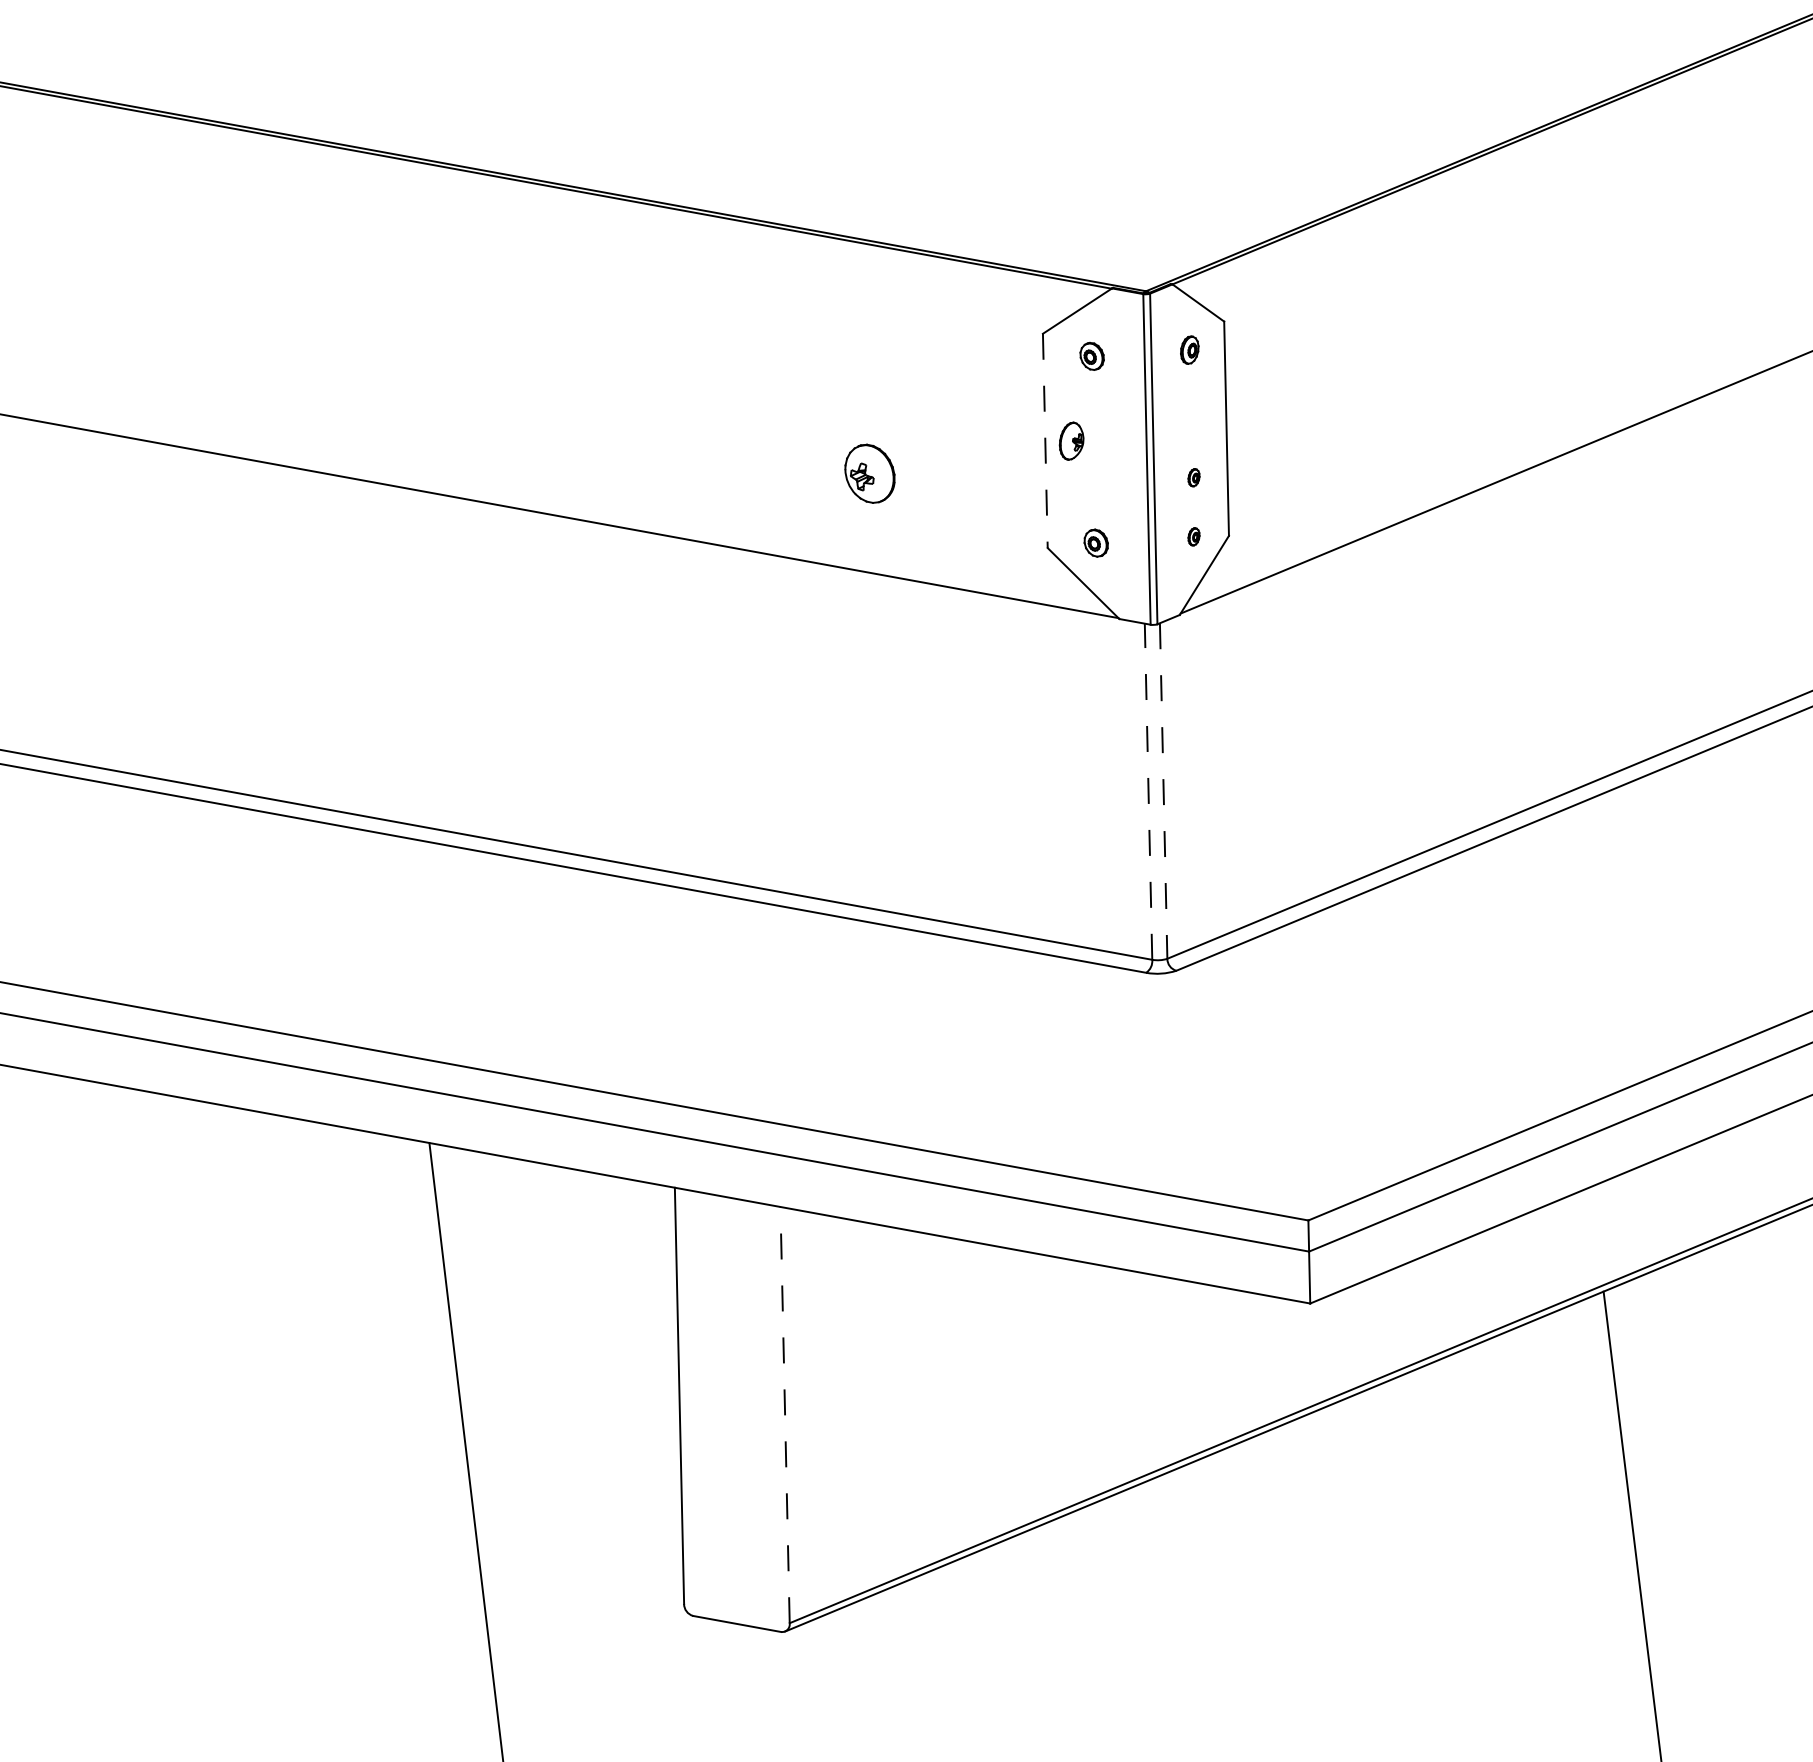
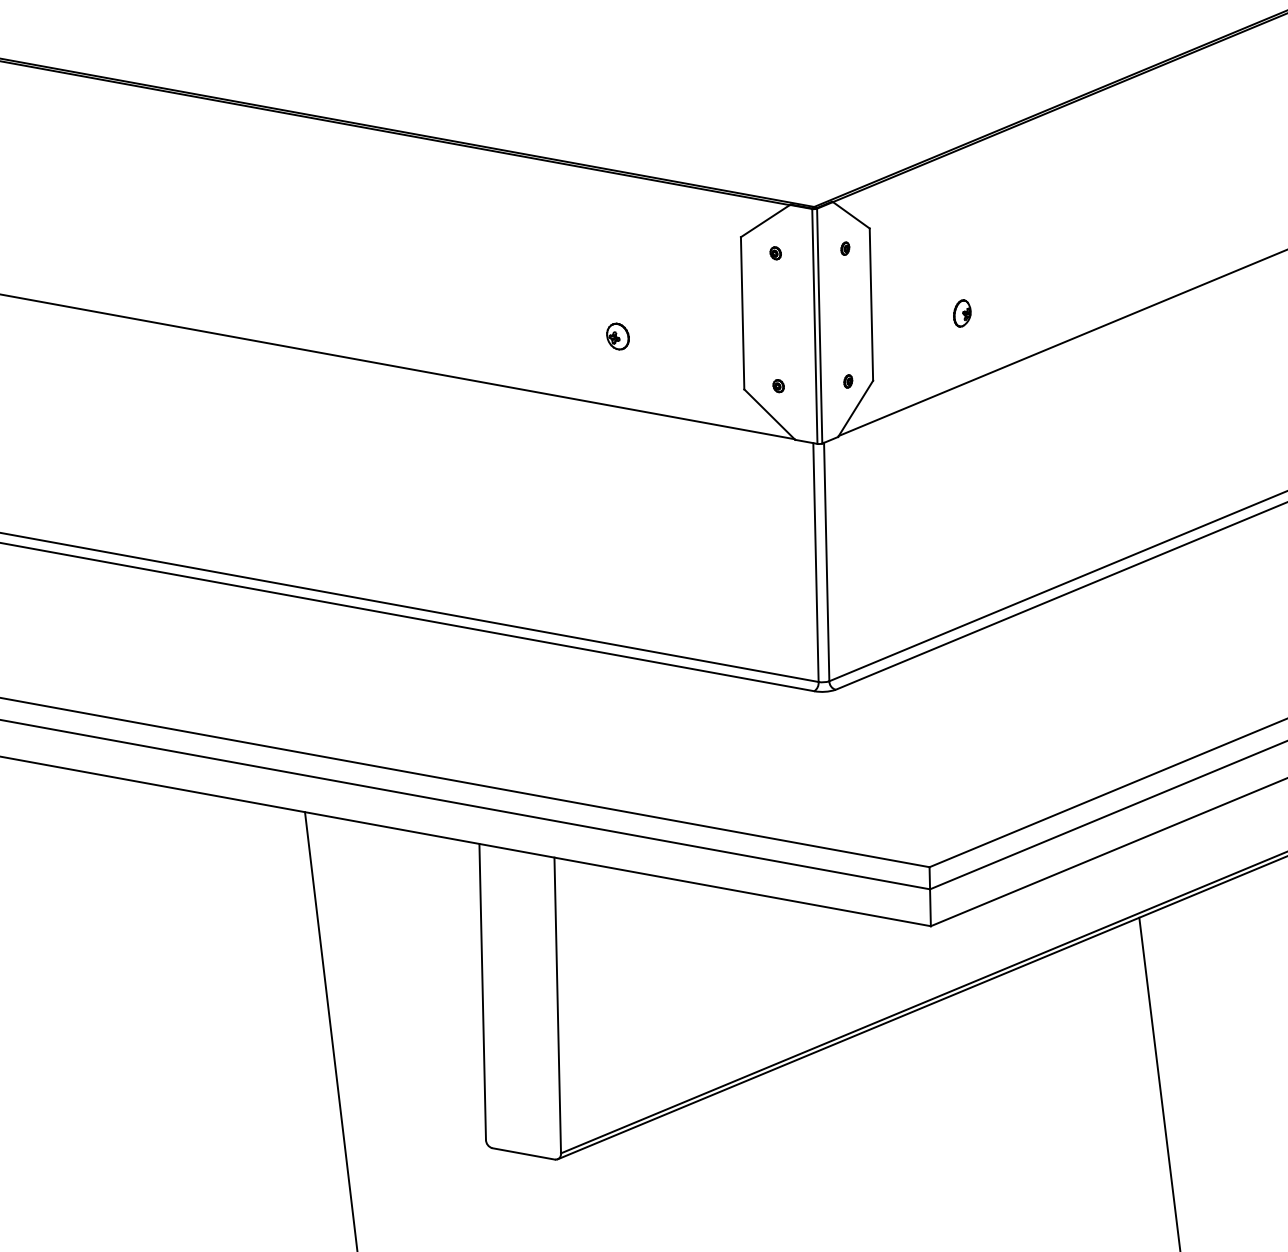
part: (1190, 349) -> (845, 248), size x0.62
part: (1091, 356) -> (775, 253), size x0.62
line: (1045, 441) -> (742, 313), dashed -> solid
part: (1071, 441) -> (962, 313), moved
part: (869, 473) -> (617, 336), size x0.62
part: (1194, 477) -> (848, 339), removed
part: (1095, 543) -> (778, 386), size x0.62
line: (1147, 791) -> (815, 562), dashed -> solid
line: (1163, 791) -> (826, 562), dashed -> solid
line: (784, 1415) -> (557, 1005), dashed -> solid

